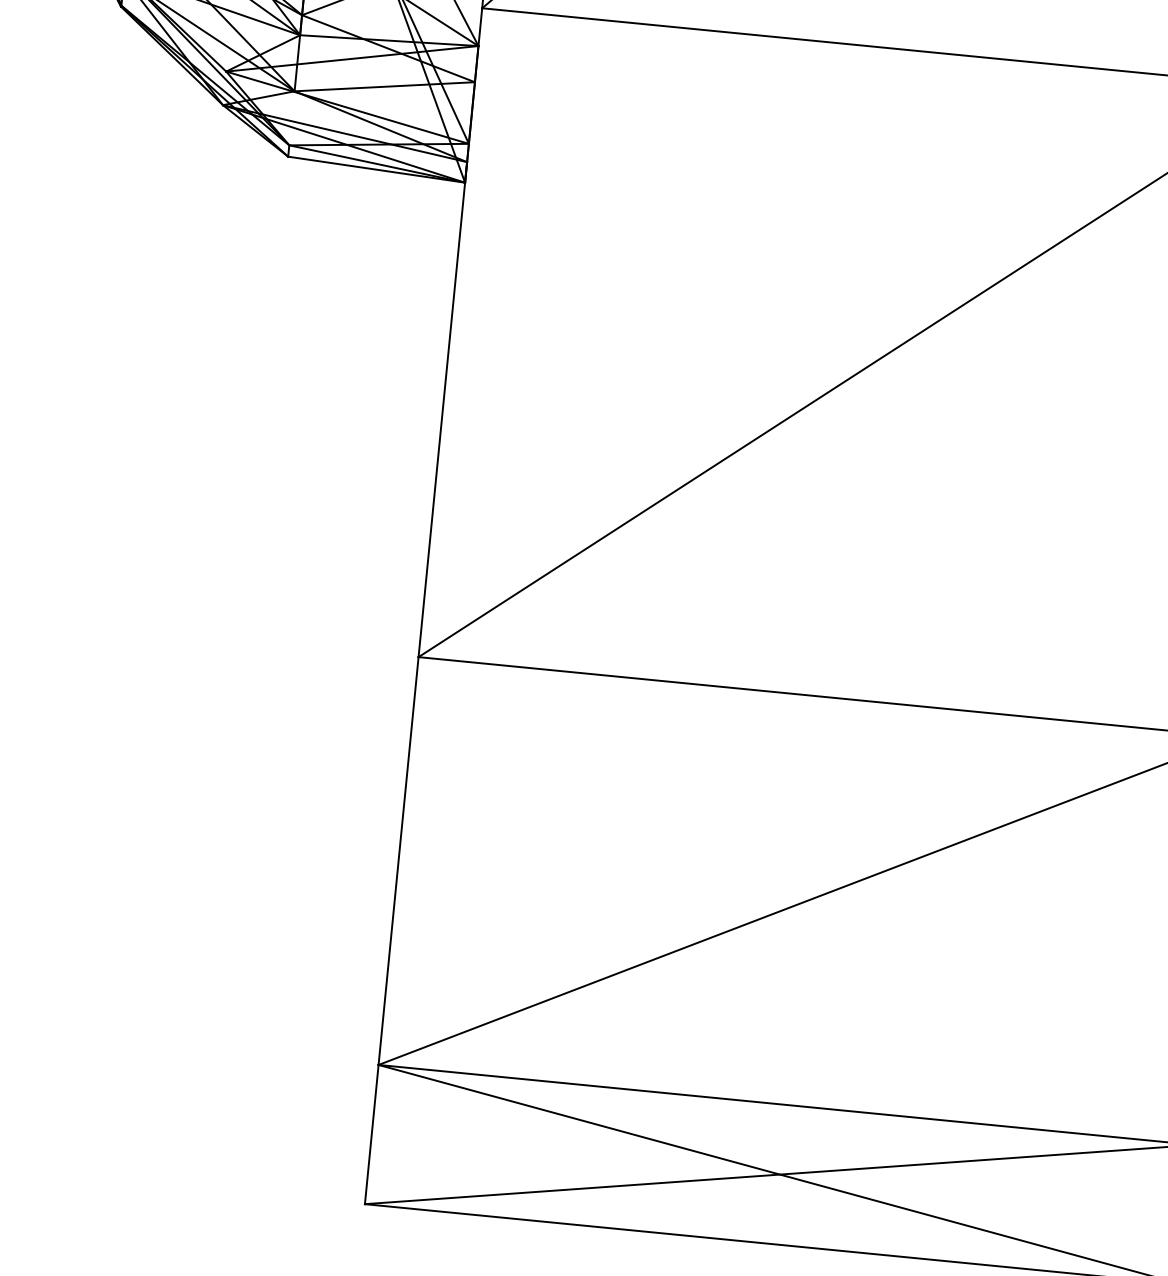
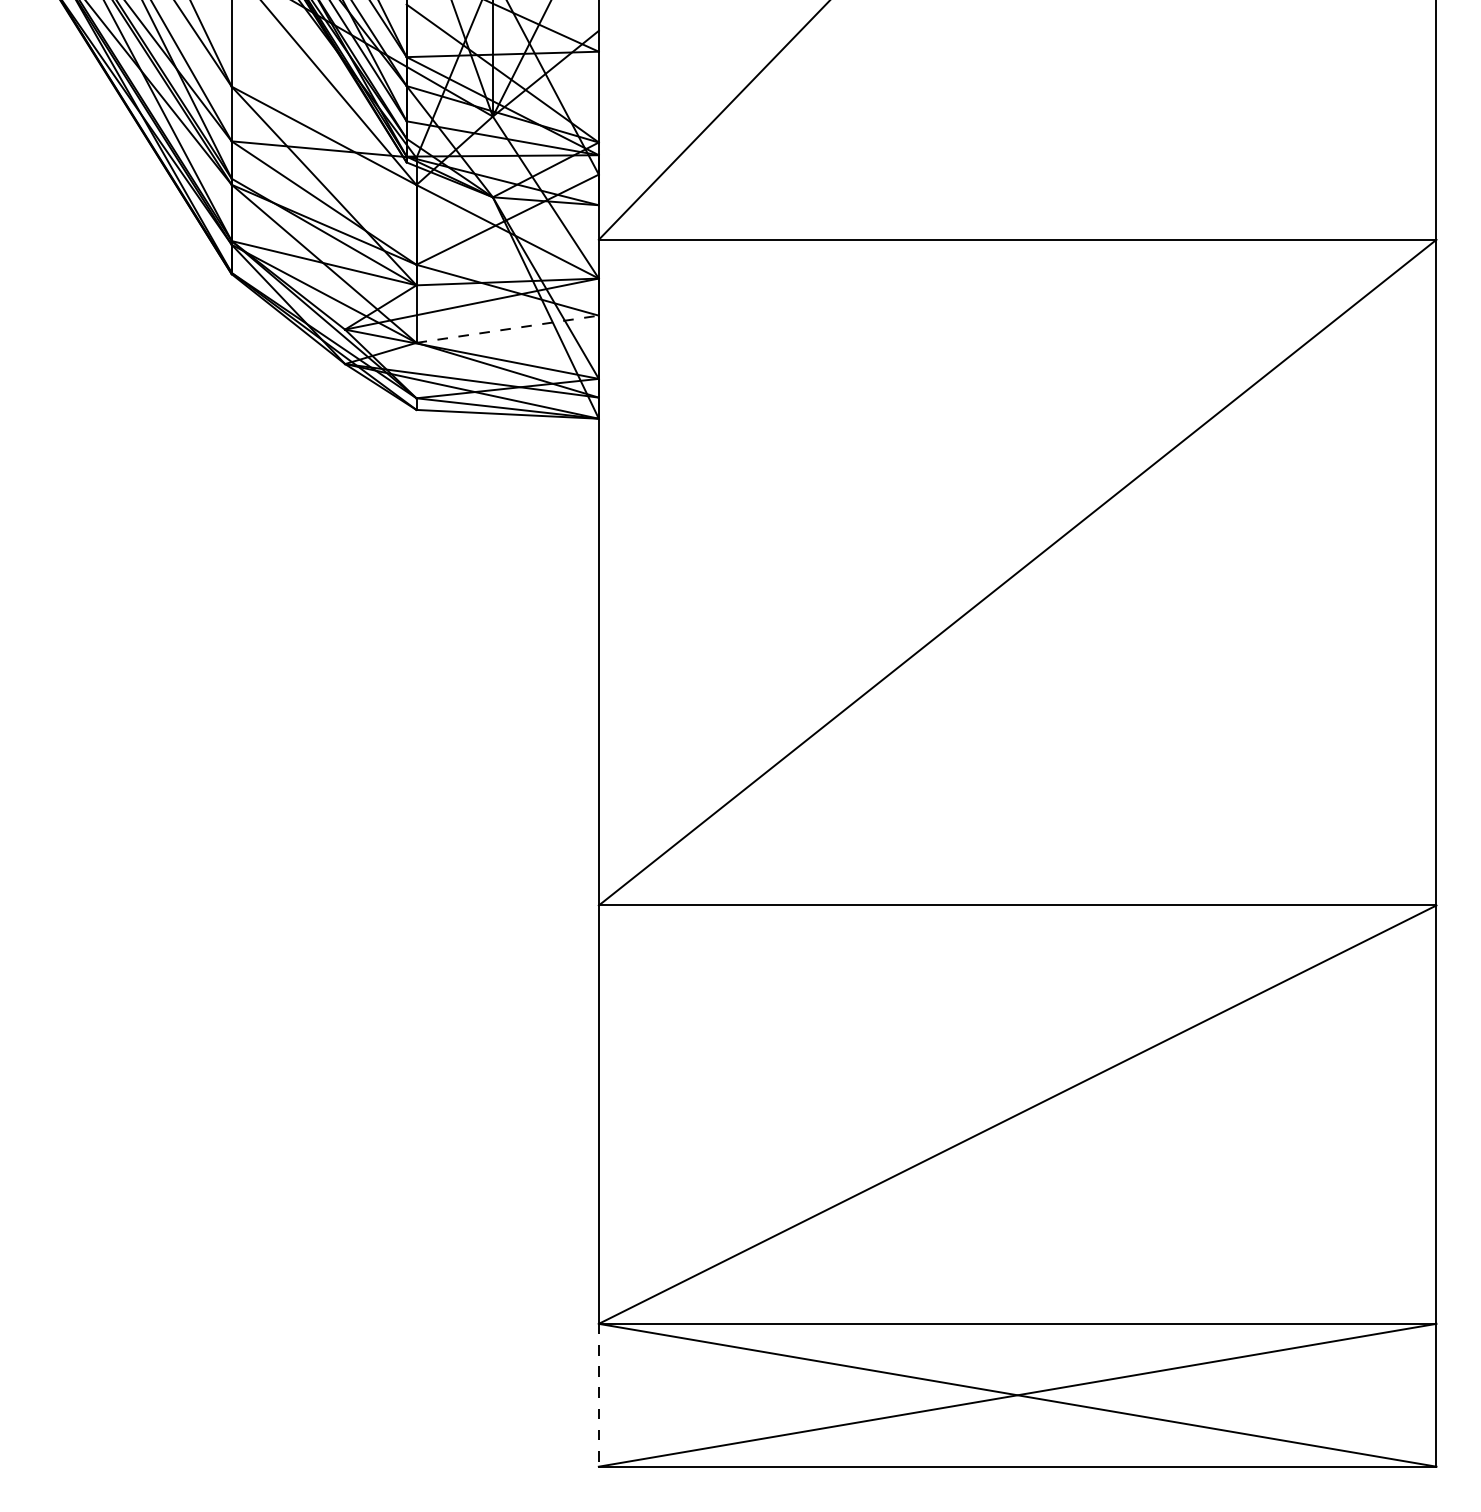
line: (385, 87) -> (508, 329), solid -> dashed
line: (371, 1134) -> (598, 1395), solid -> dashed

